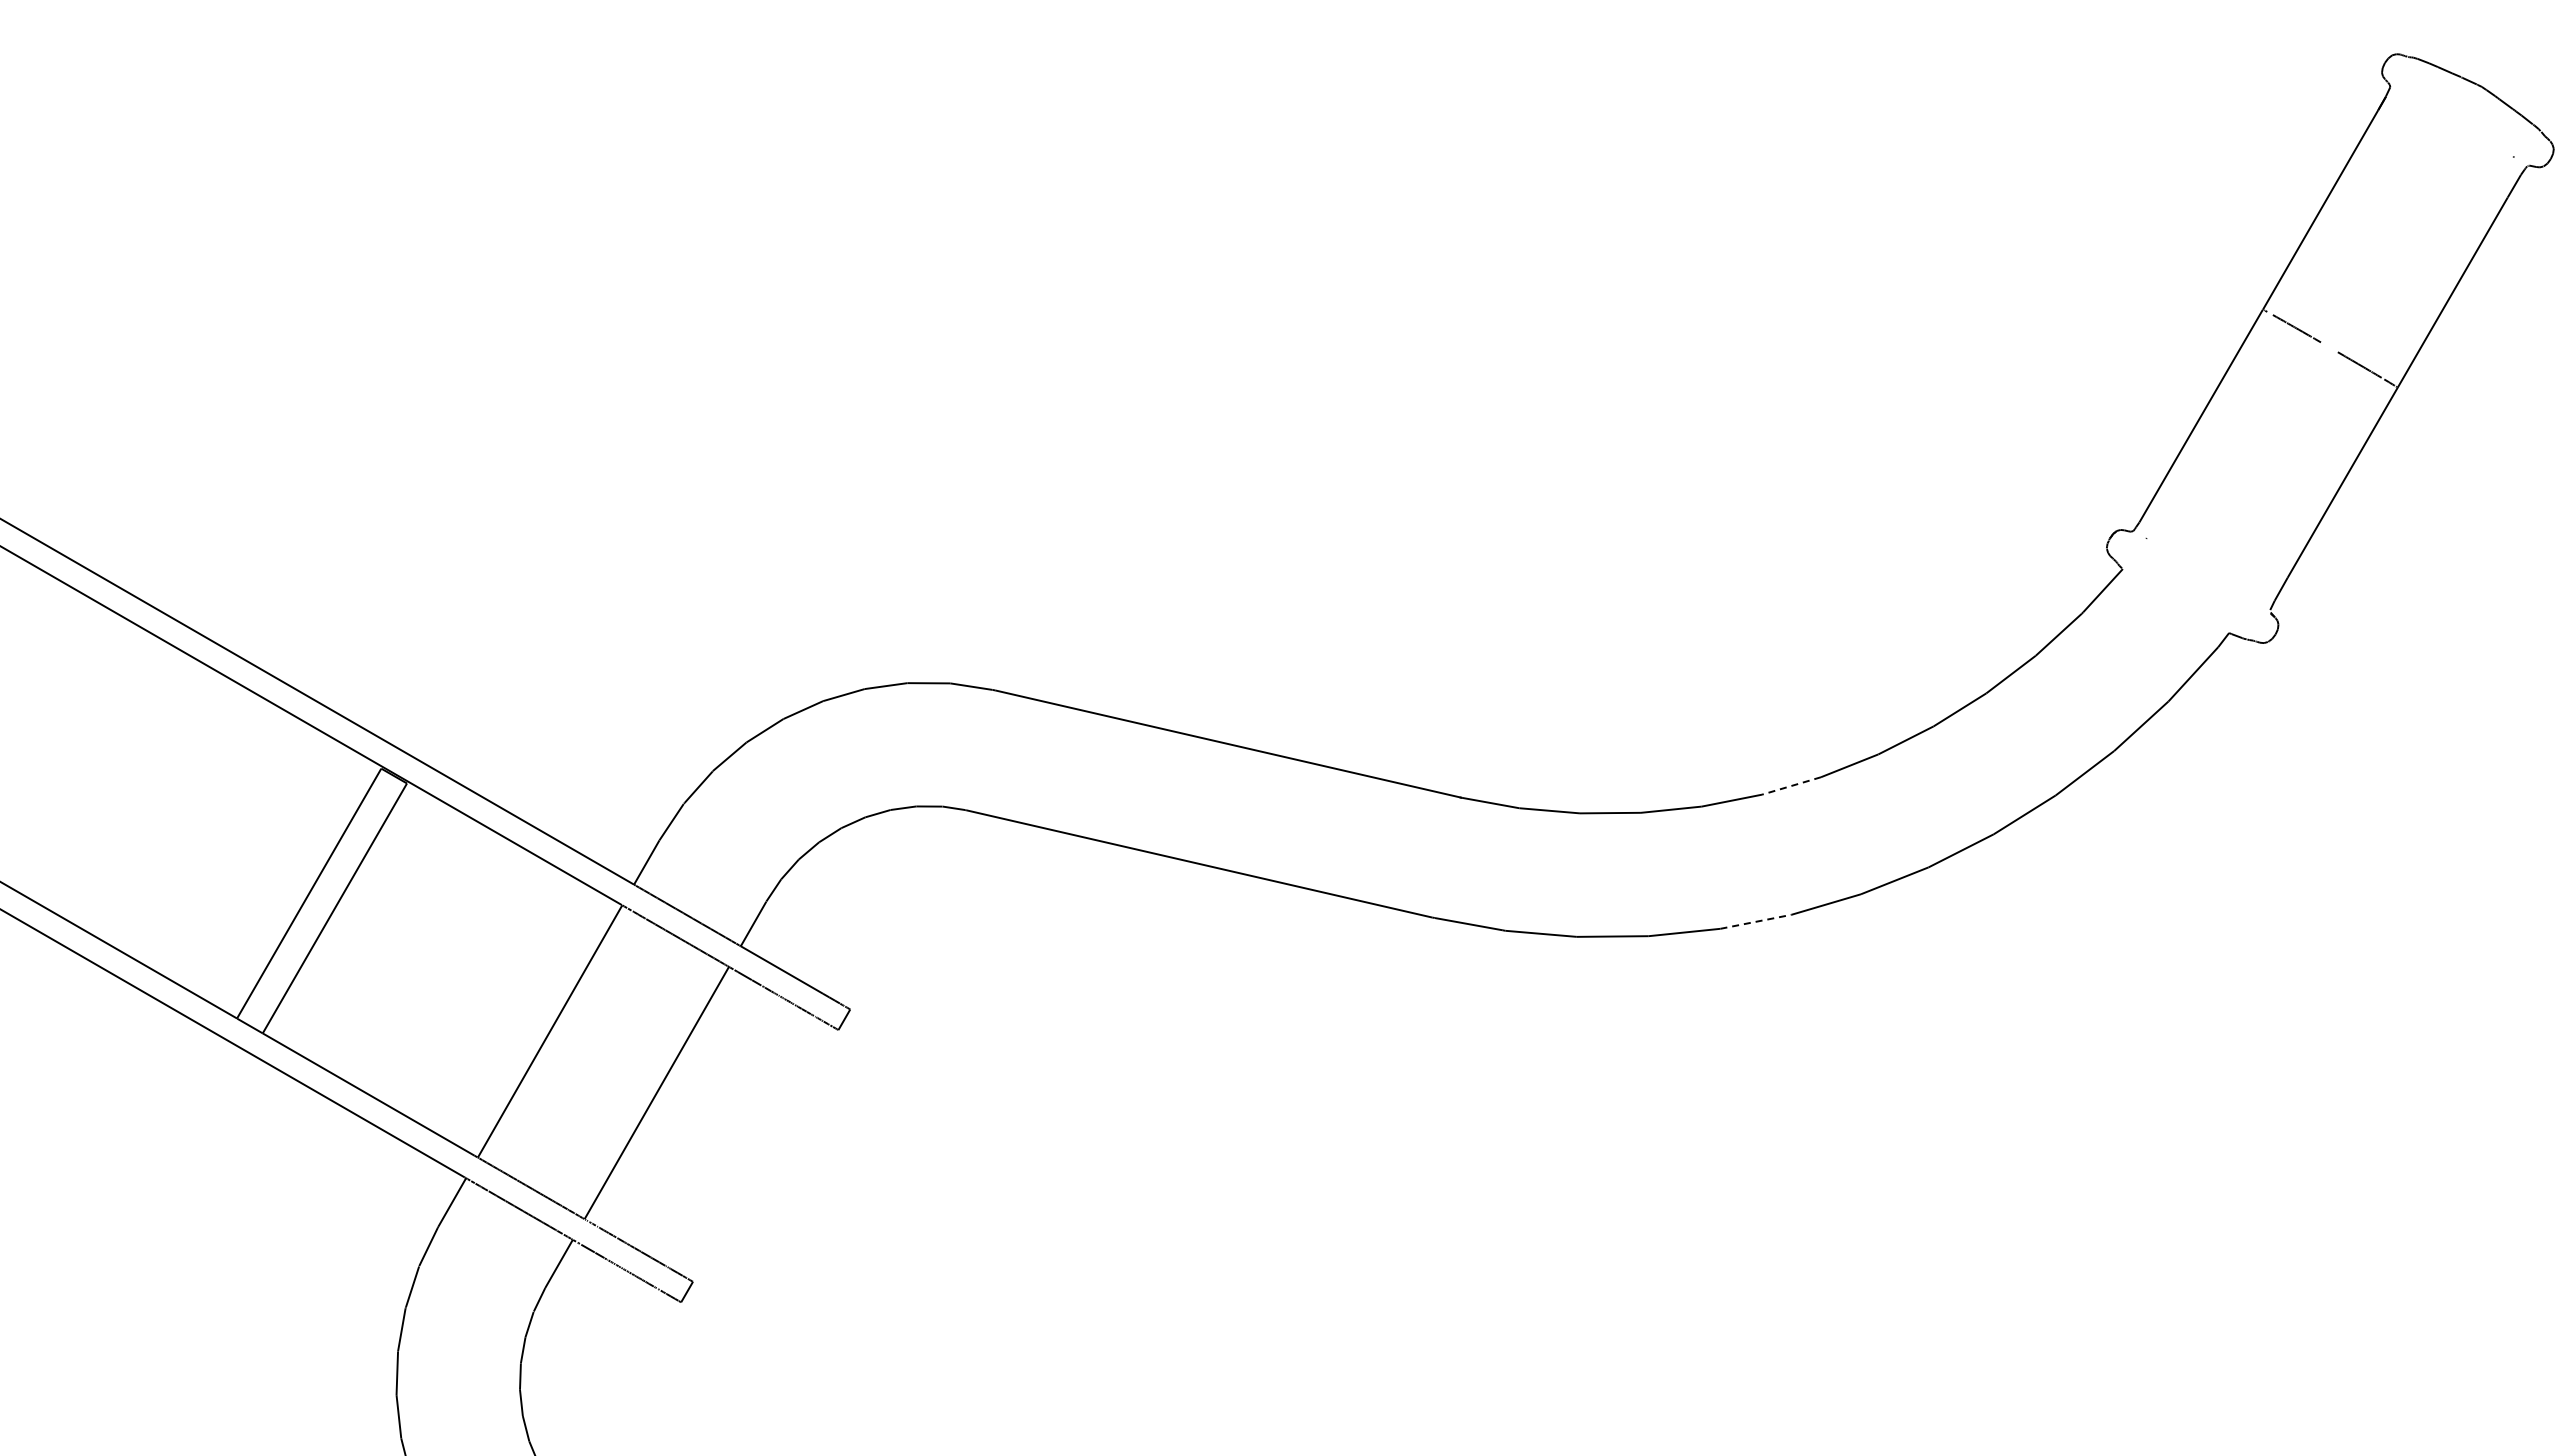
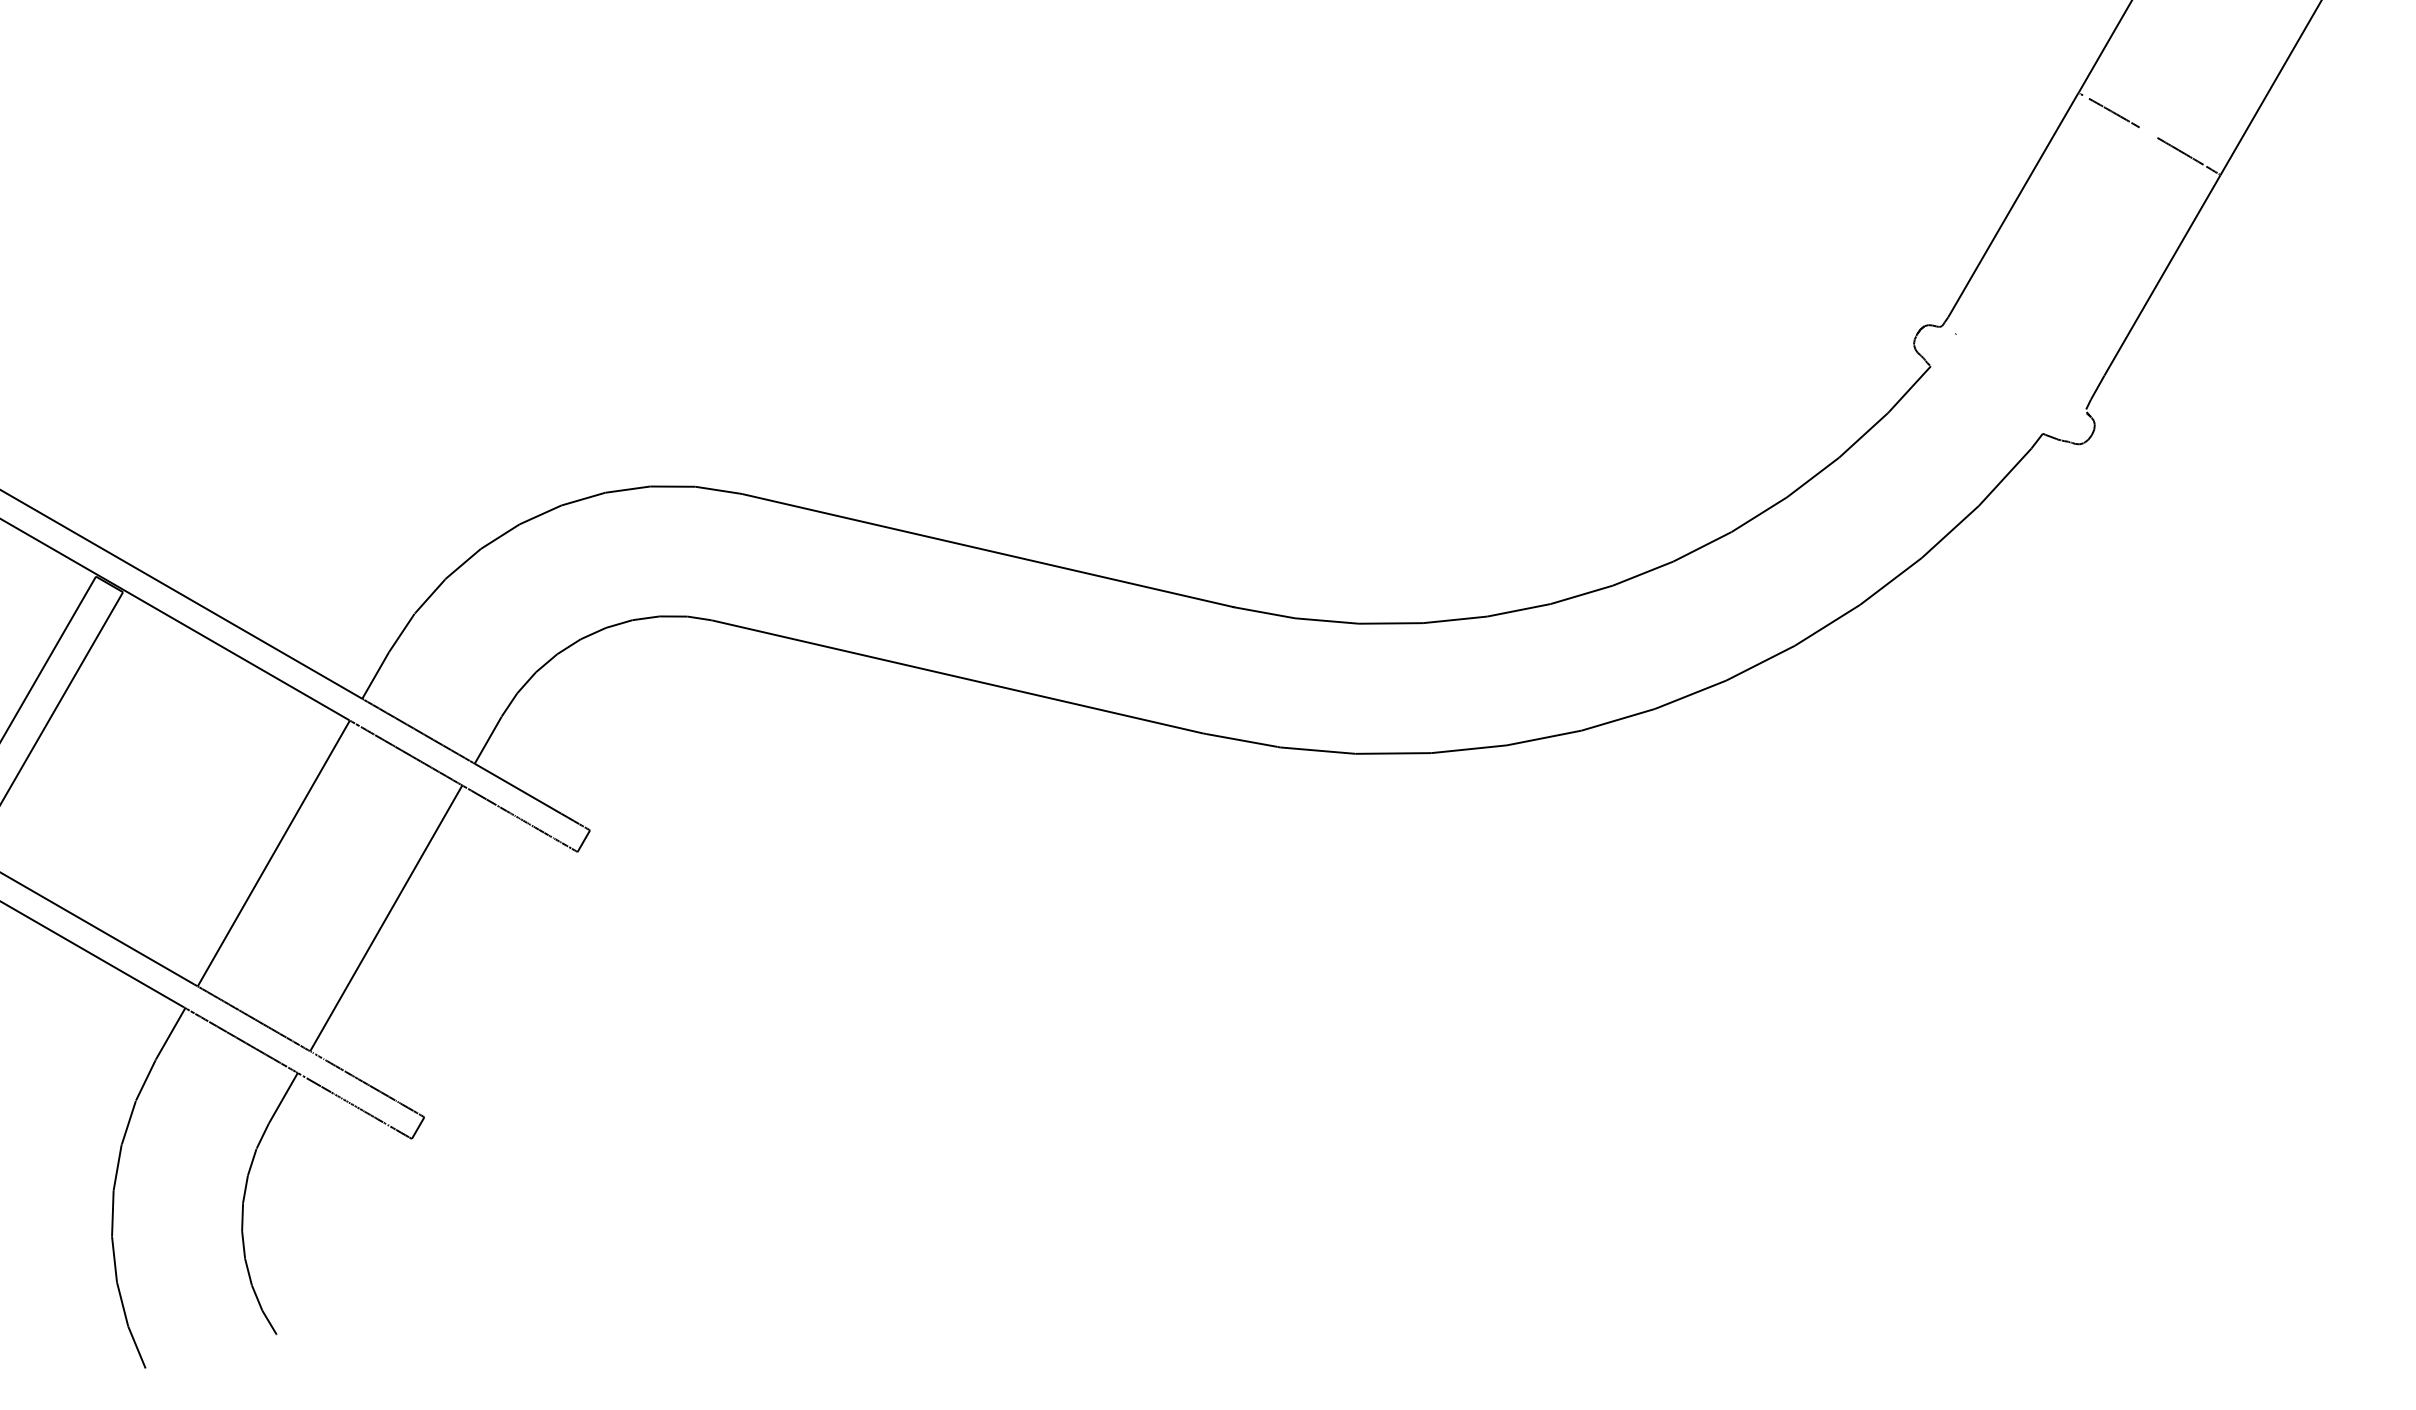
line: (1791, 785) -> (1581, 594), dashed -> solid
line: (1756, 921) -> (1544, 737), dashed -> solid

